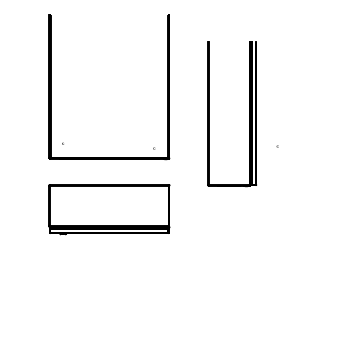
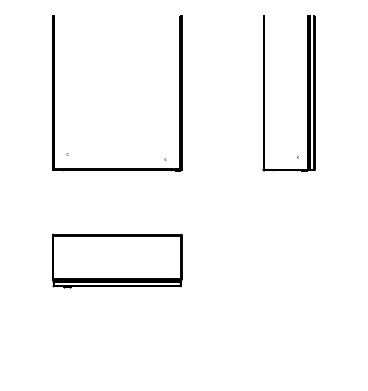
part: (249, 114) -> (307, 93), moved
part: (109, 209) -> (117, 260), moved

